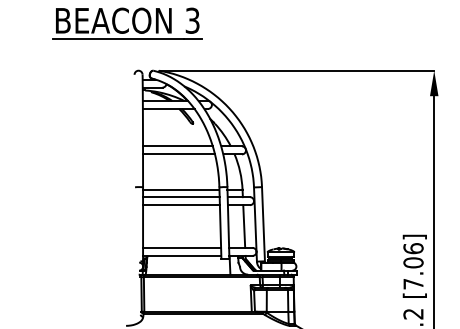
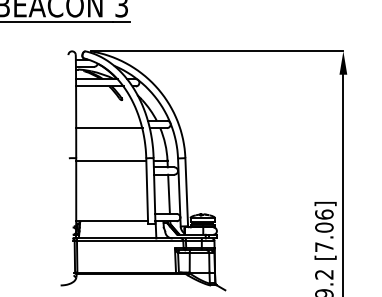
line: (177, 146) -> (107, 120), removed
line: (181, 197) -> (111, 167), removed
line: (181, 205) -> (111, 175), removed
line: (182, 247) -> (112, 213), removed

